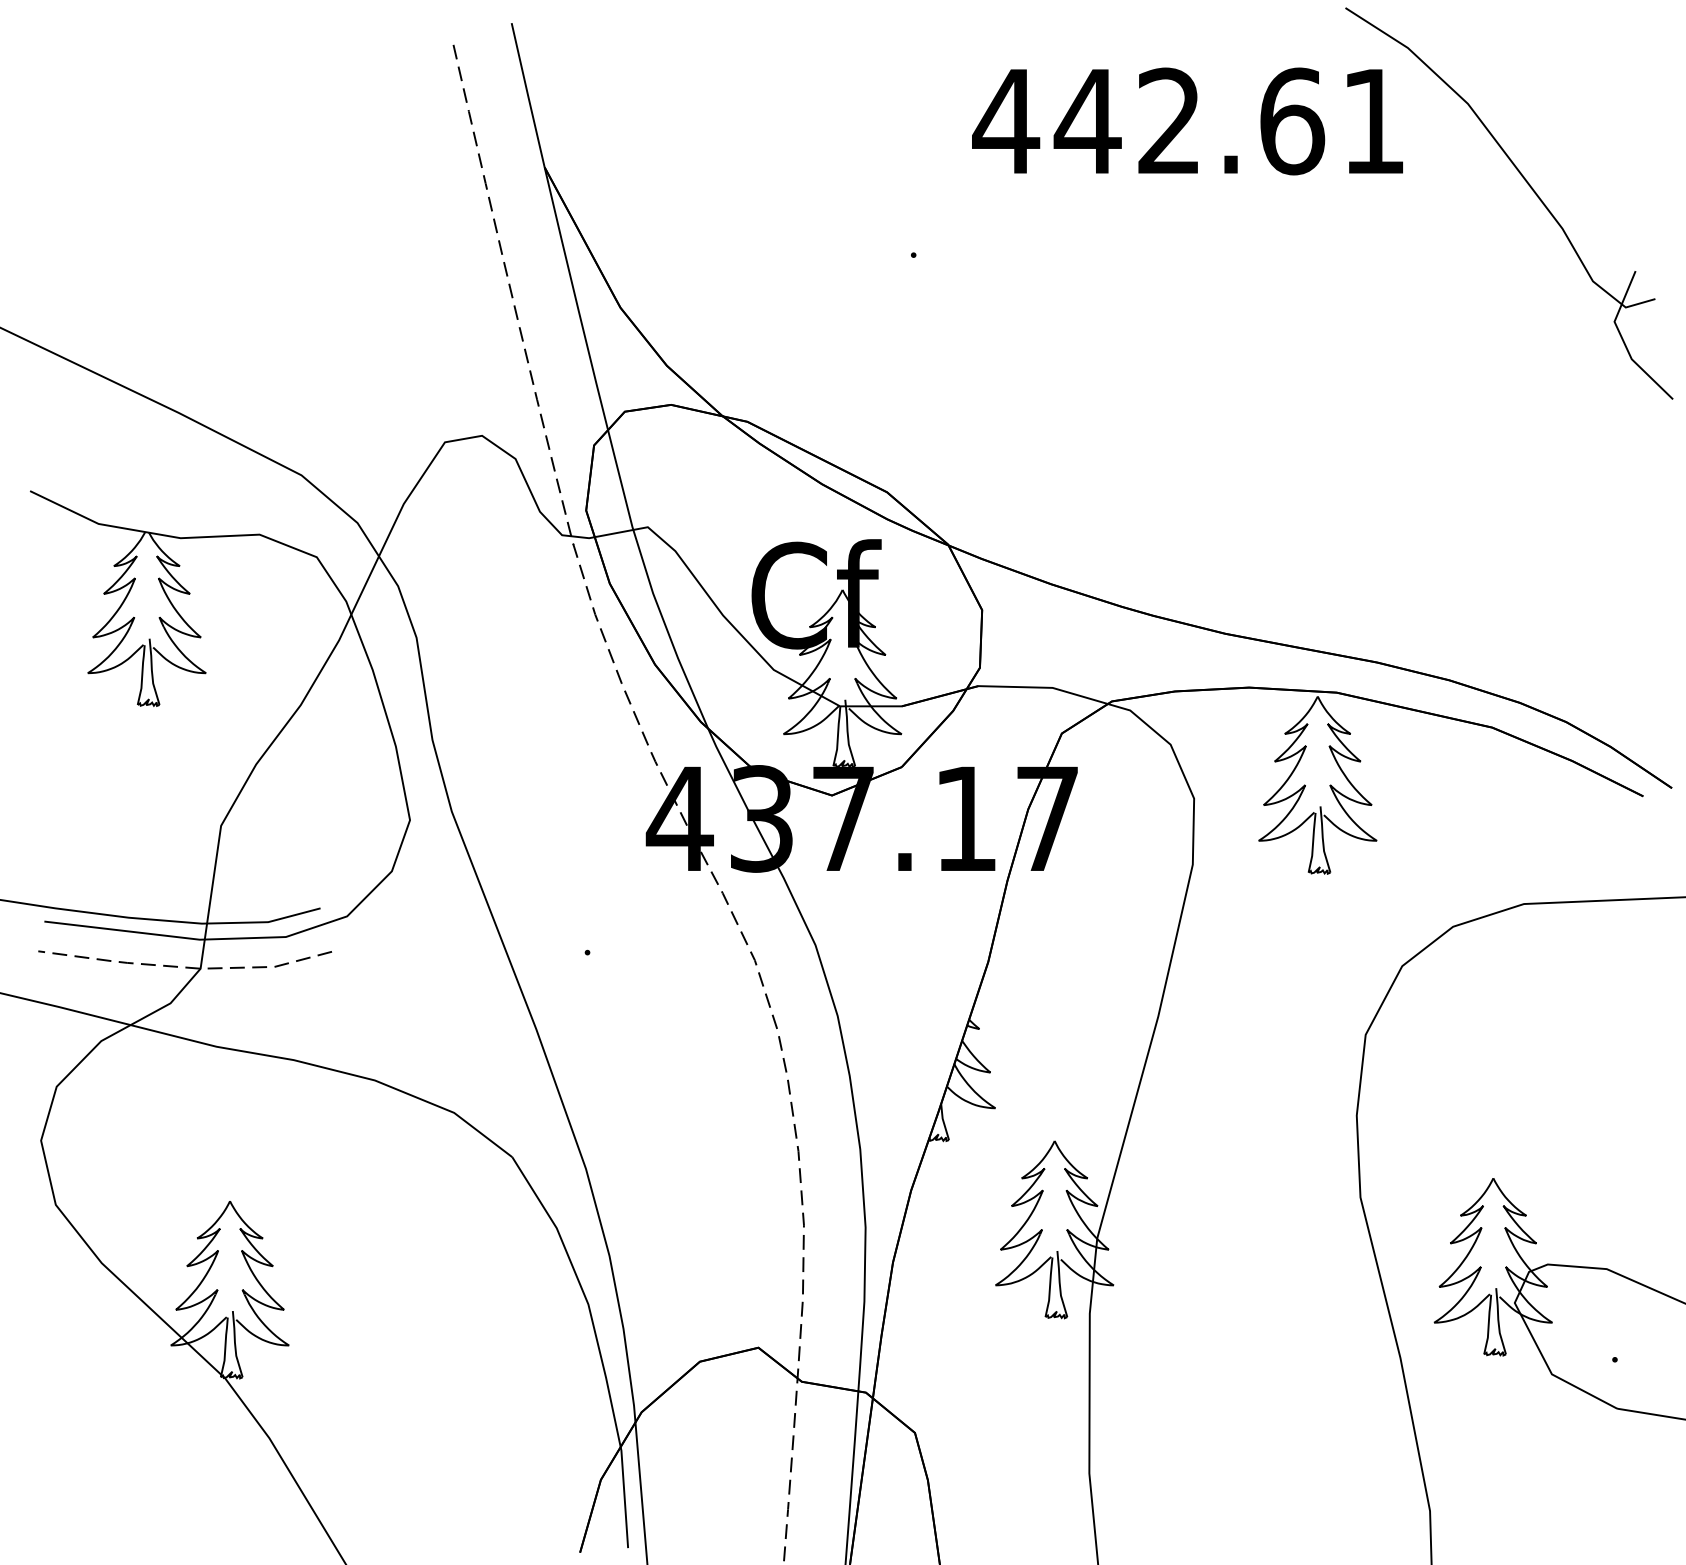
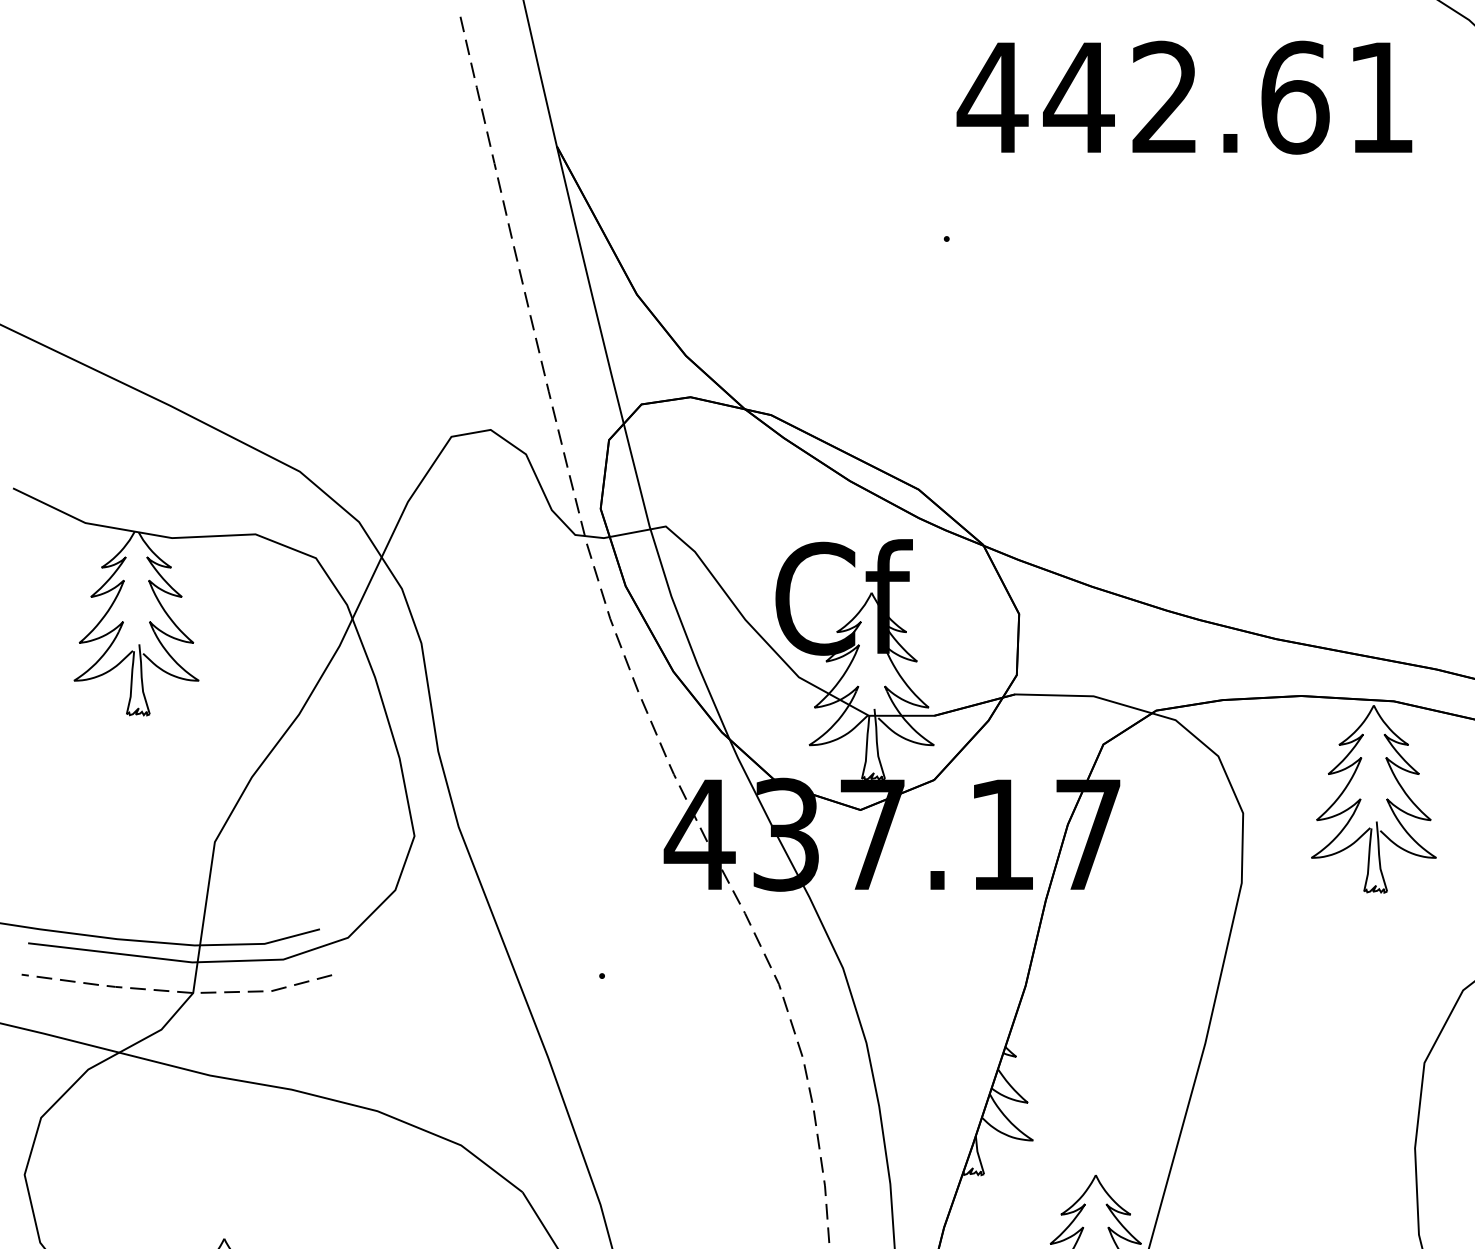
text: (1187, 121) -> (1184, 97), moved

